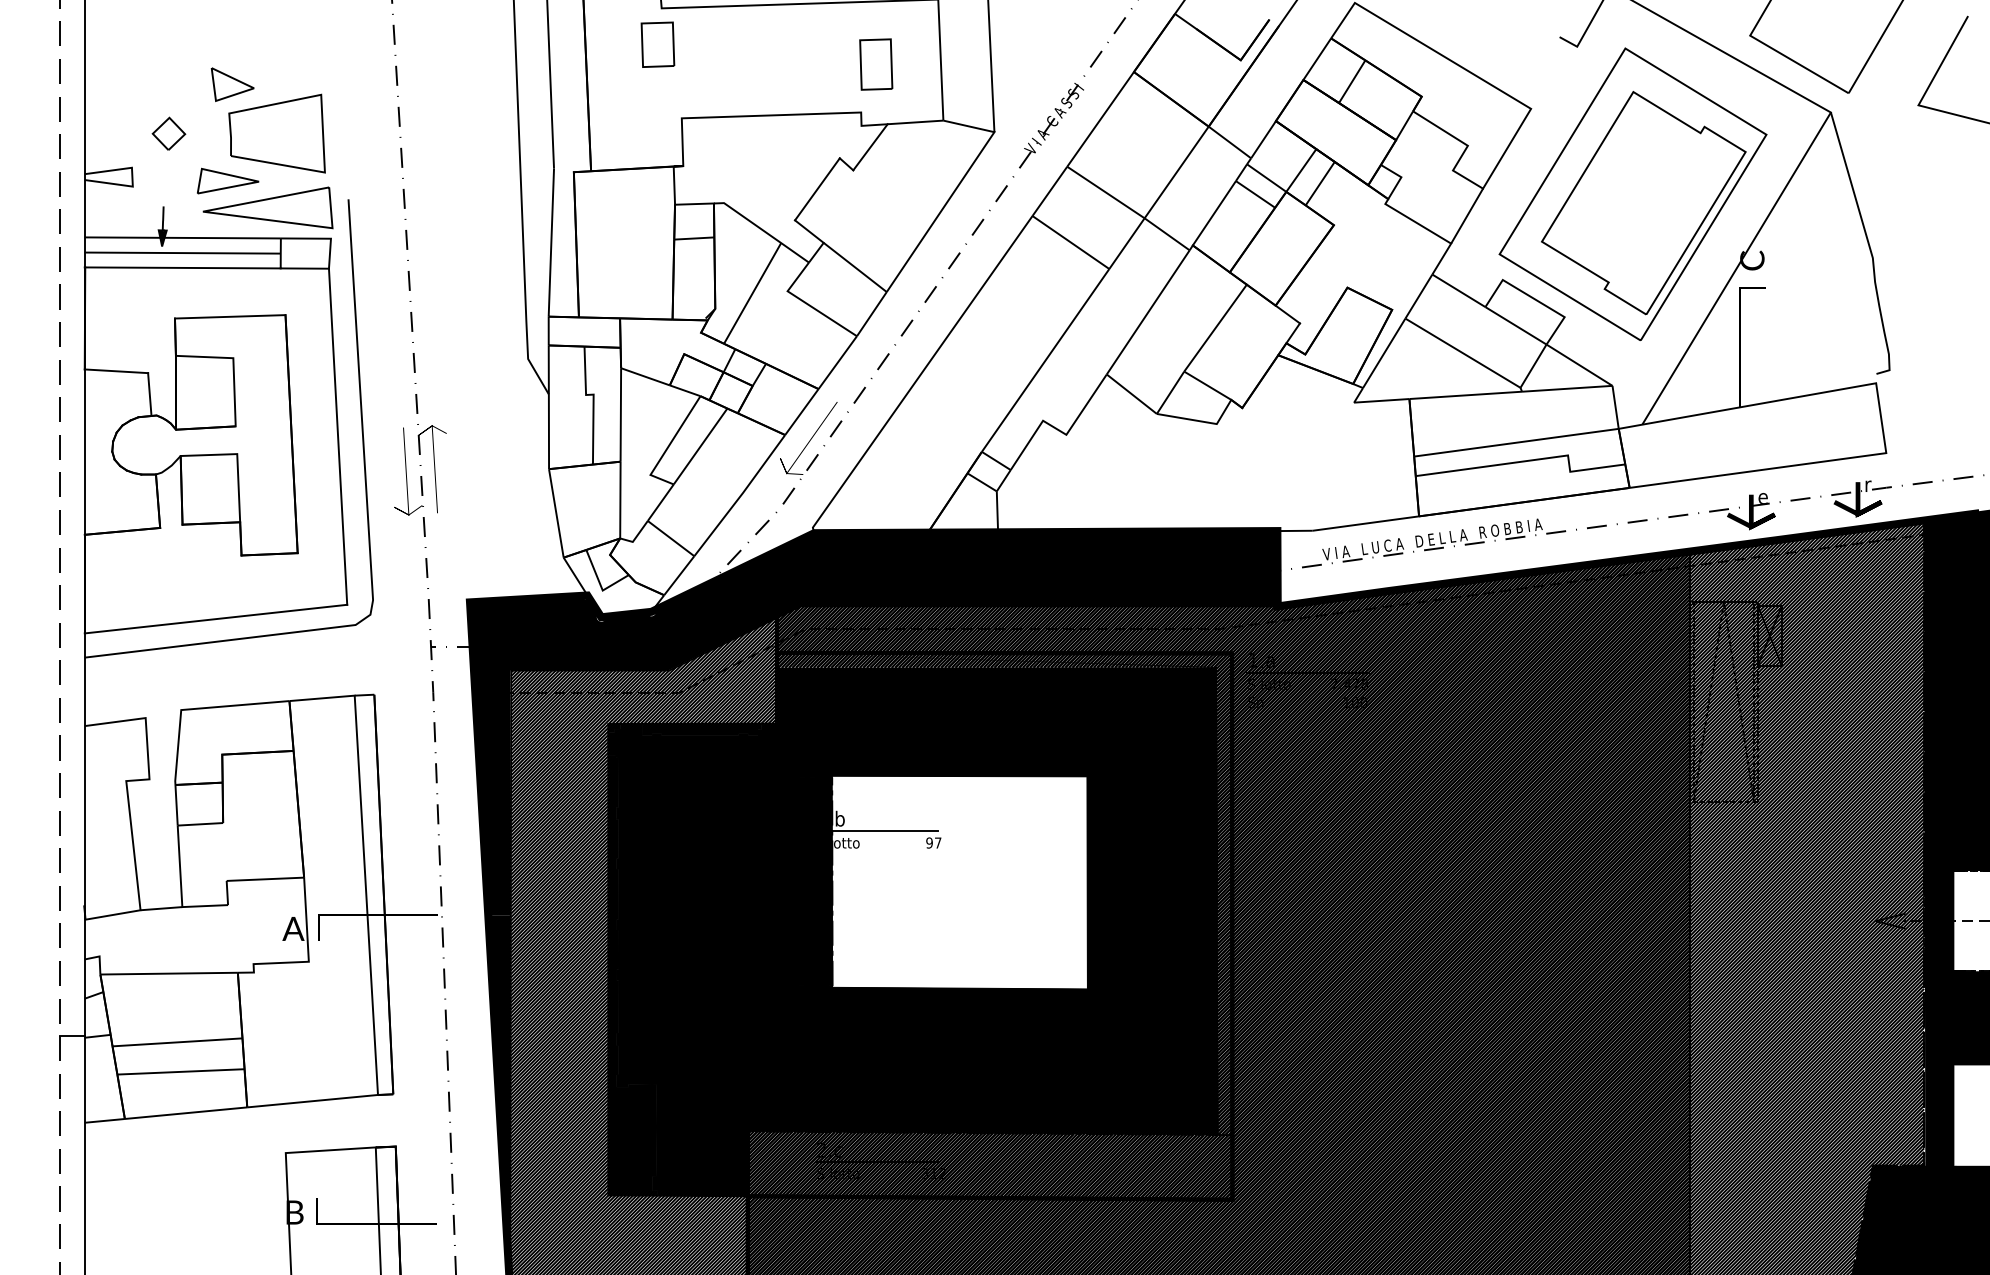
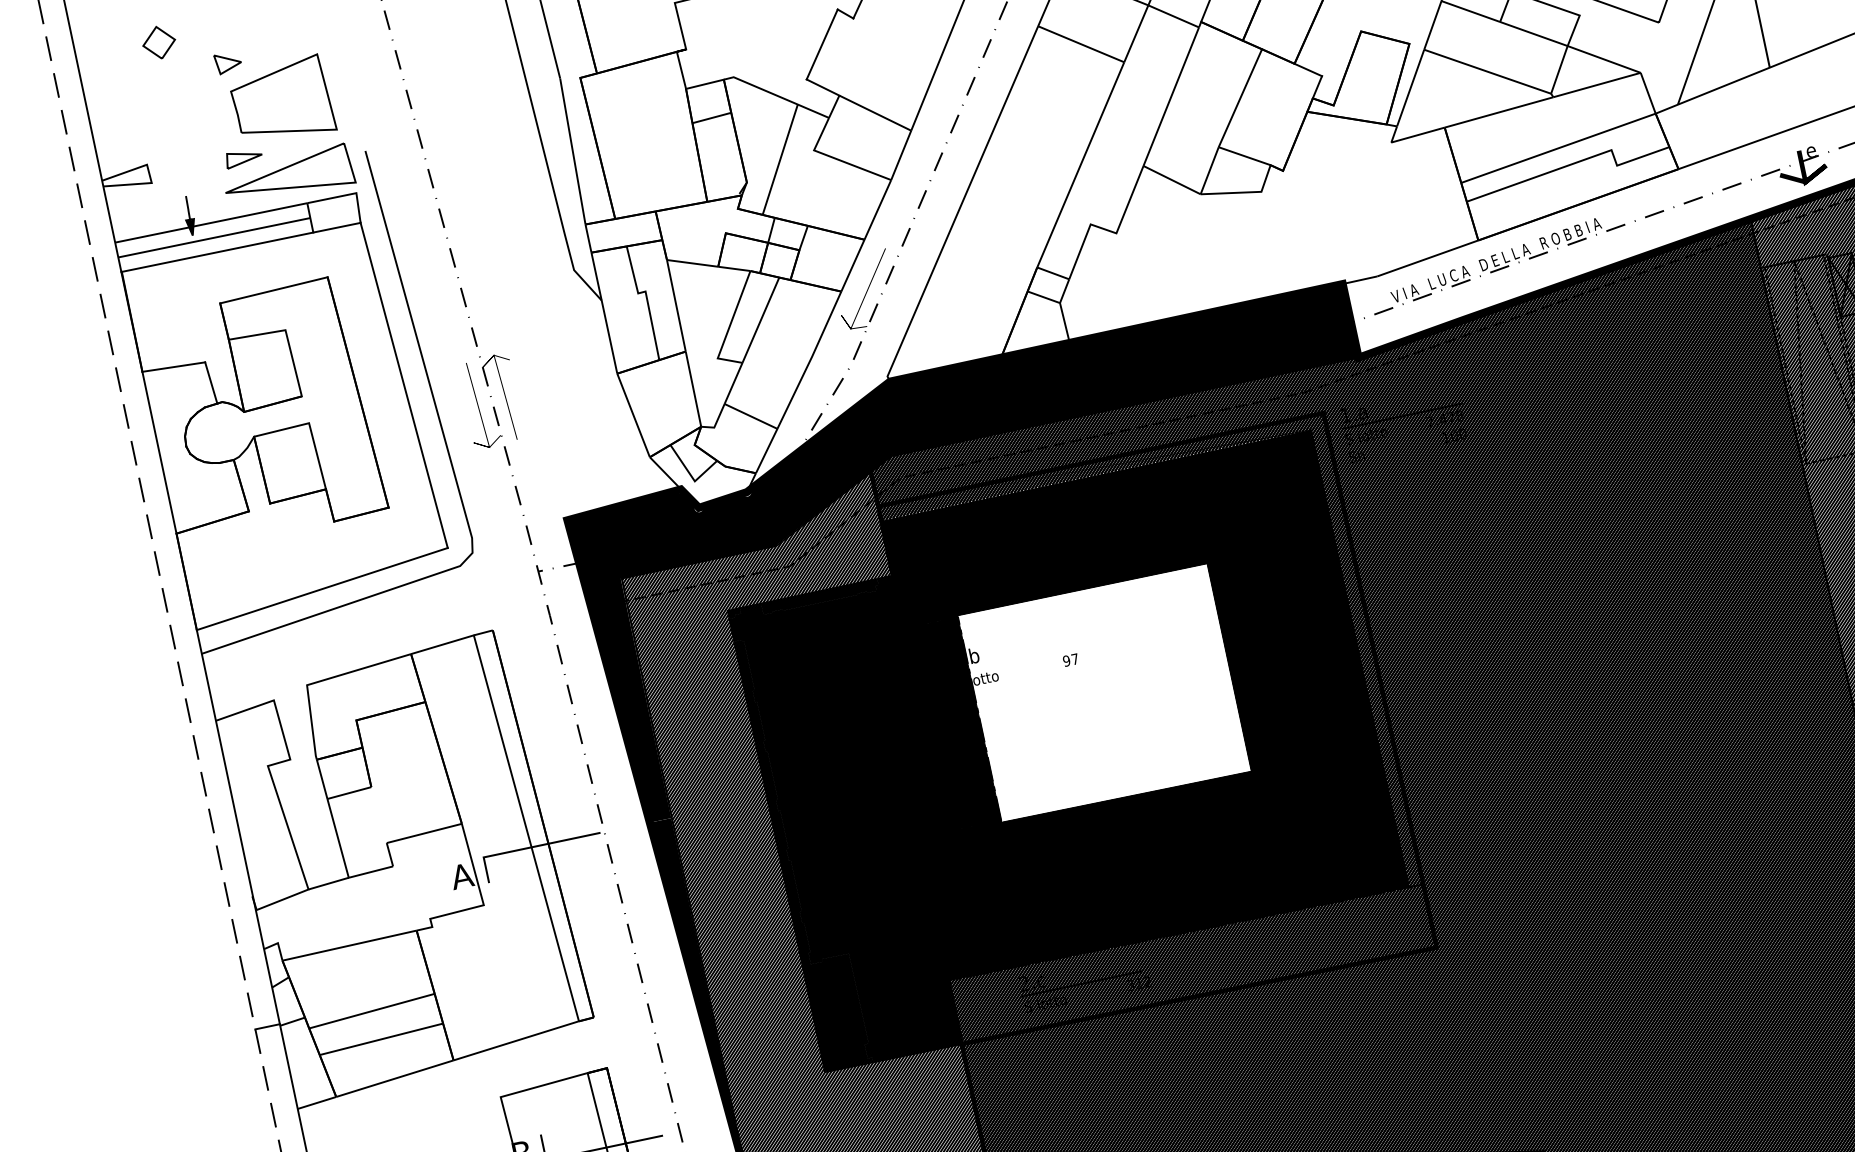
part: (232, 84) -> (228, 62), size x0.6
part: (168, 133) -> (158, 42), moved
part: (228, 180) -> (244, 157), size x0.6
line: (877, 831) -> (1013, 660), removed

